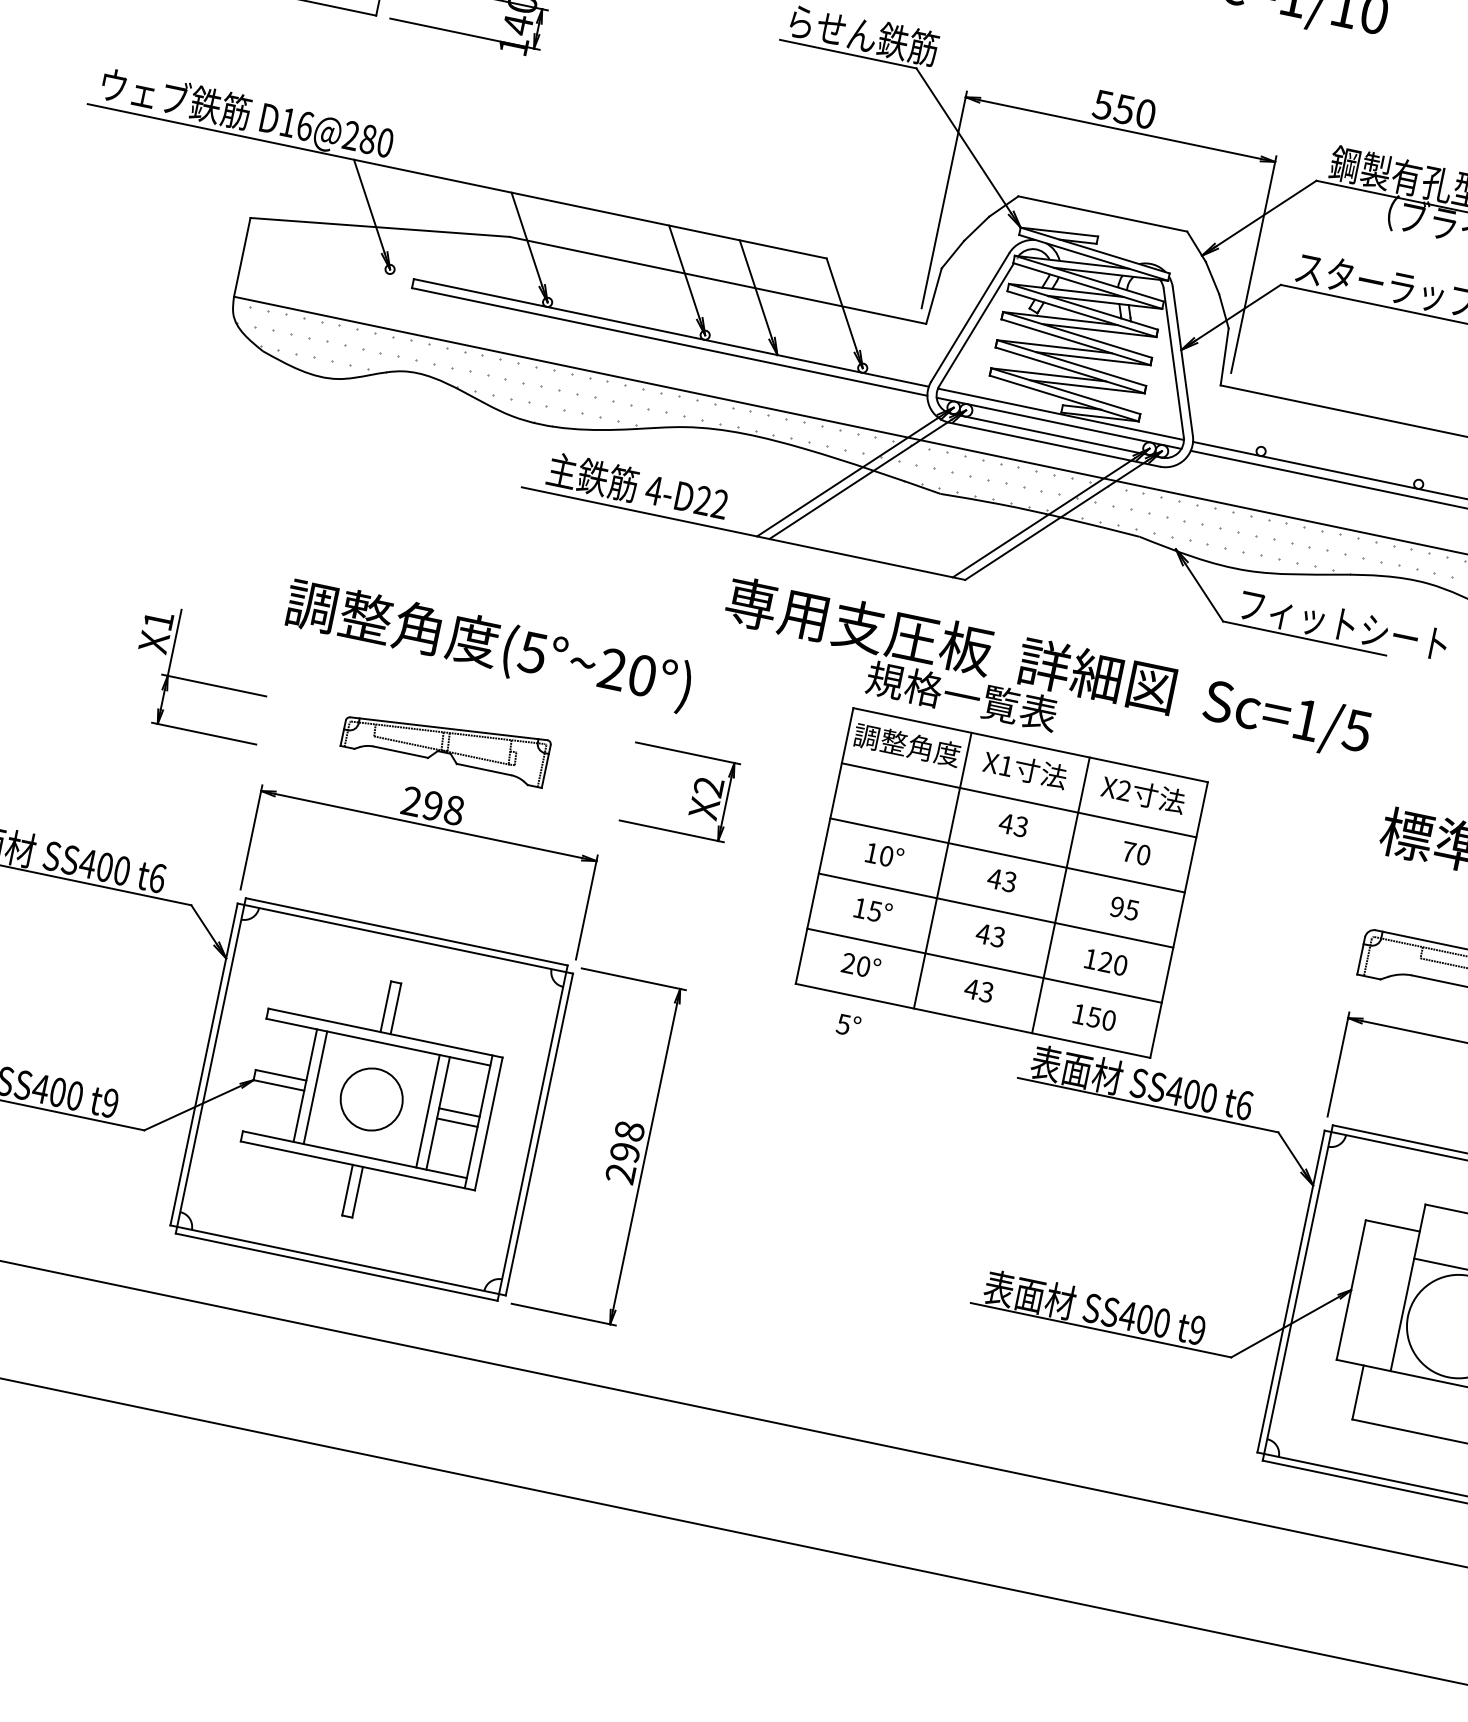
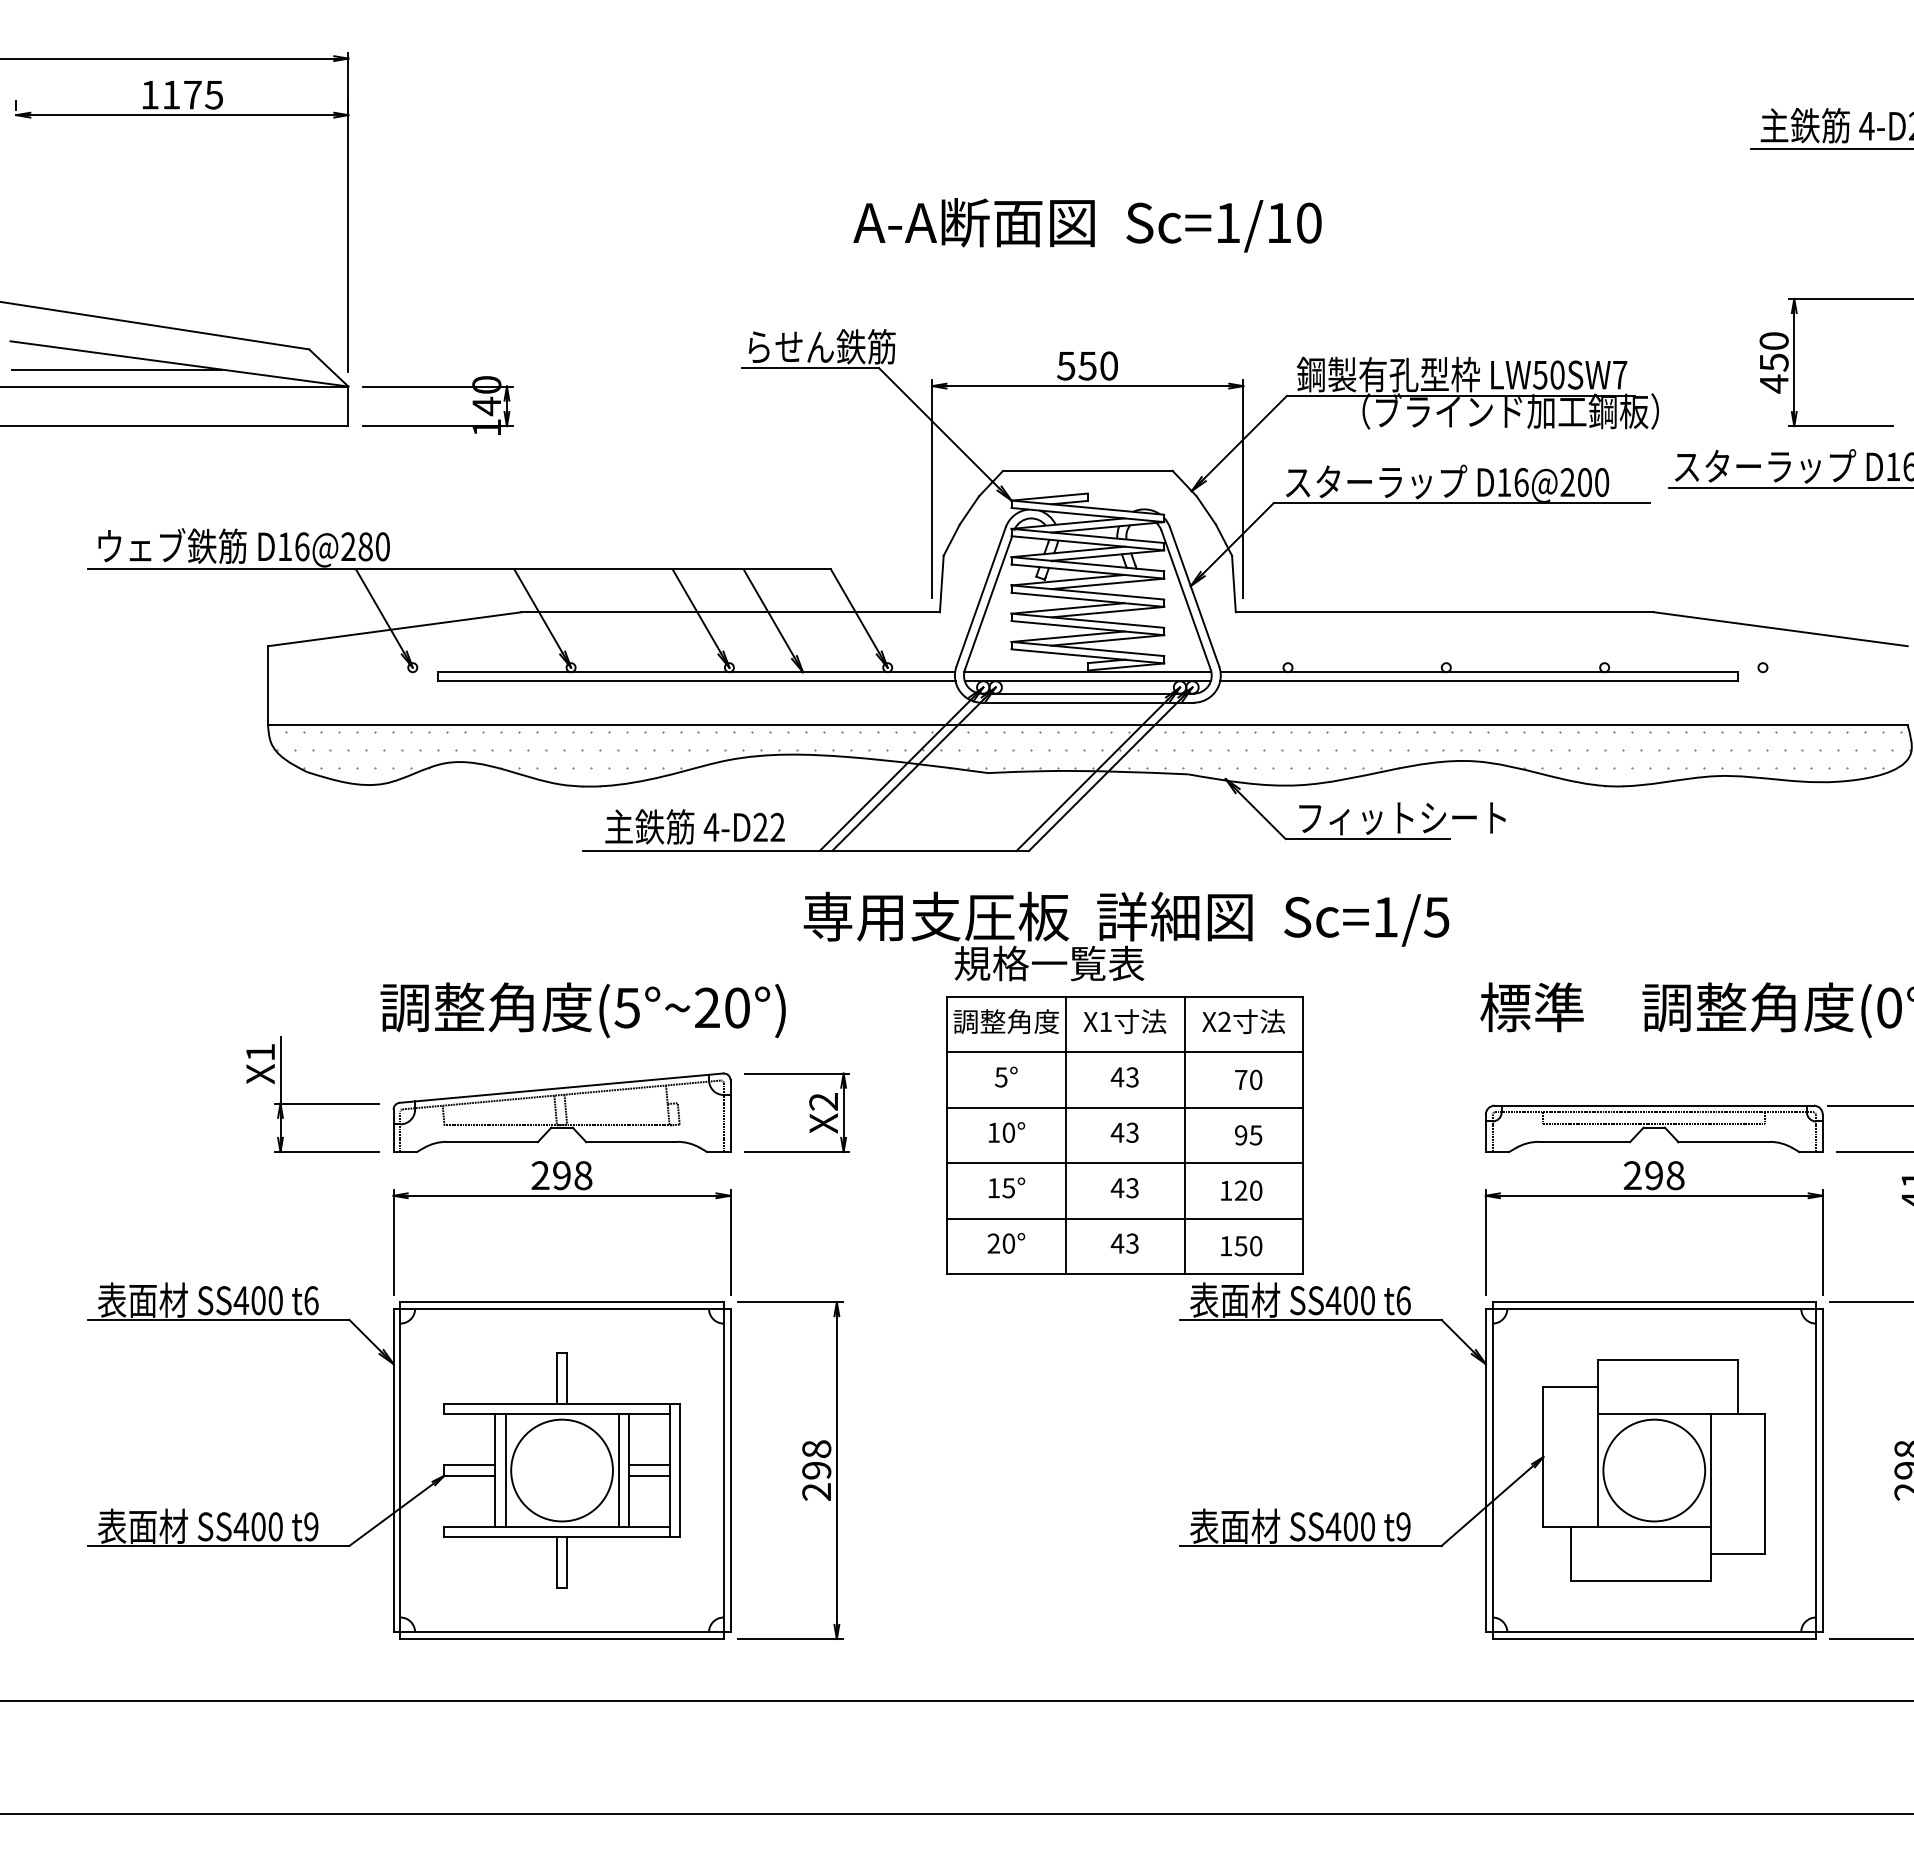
part: (445, 743) -> (561, 1112), size x1.67
text: (848, 1024) -> (1006, 1076), moved
circle: (371, 1099) -> (561, 1470), size x1.67

